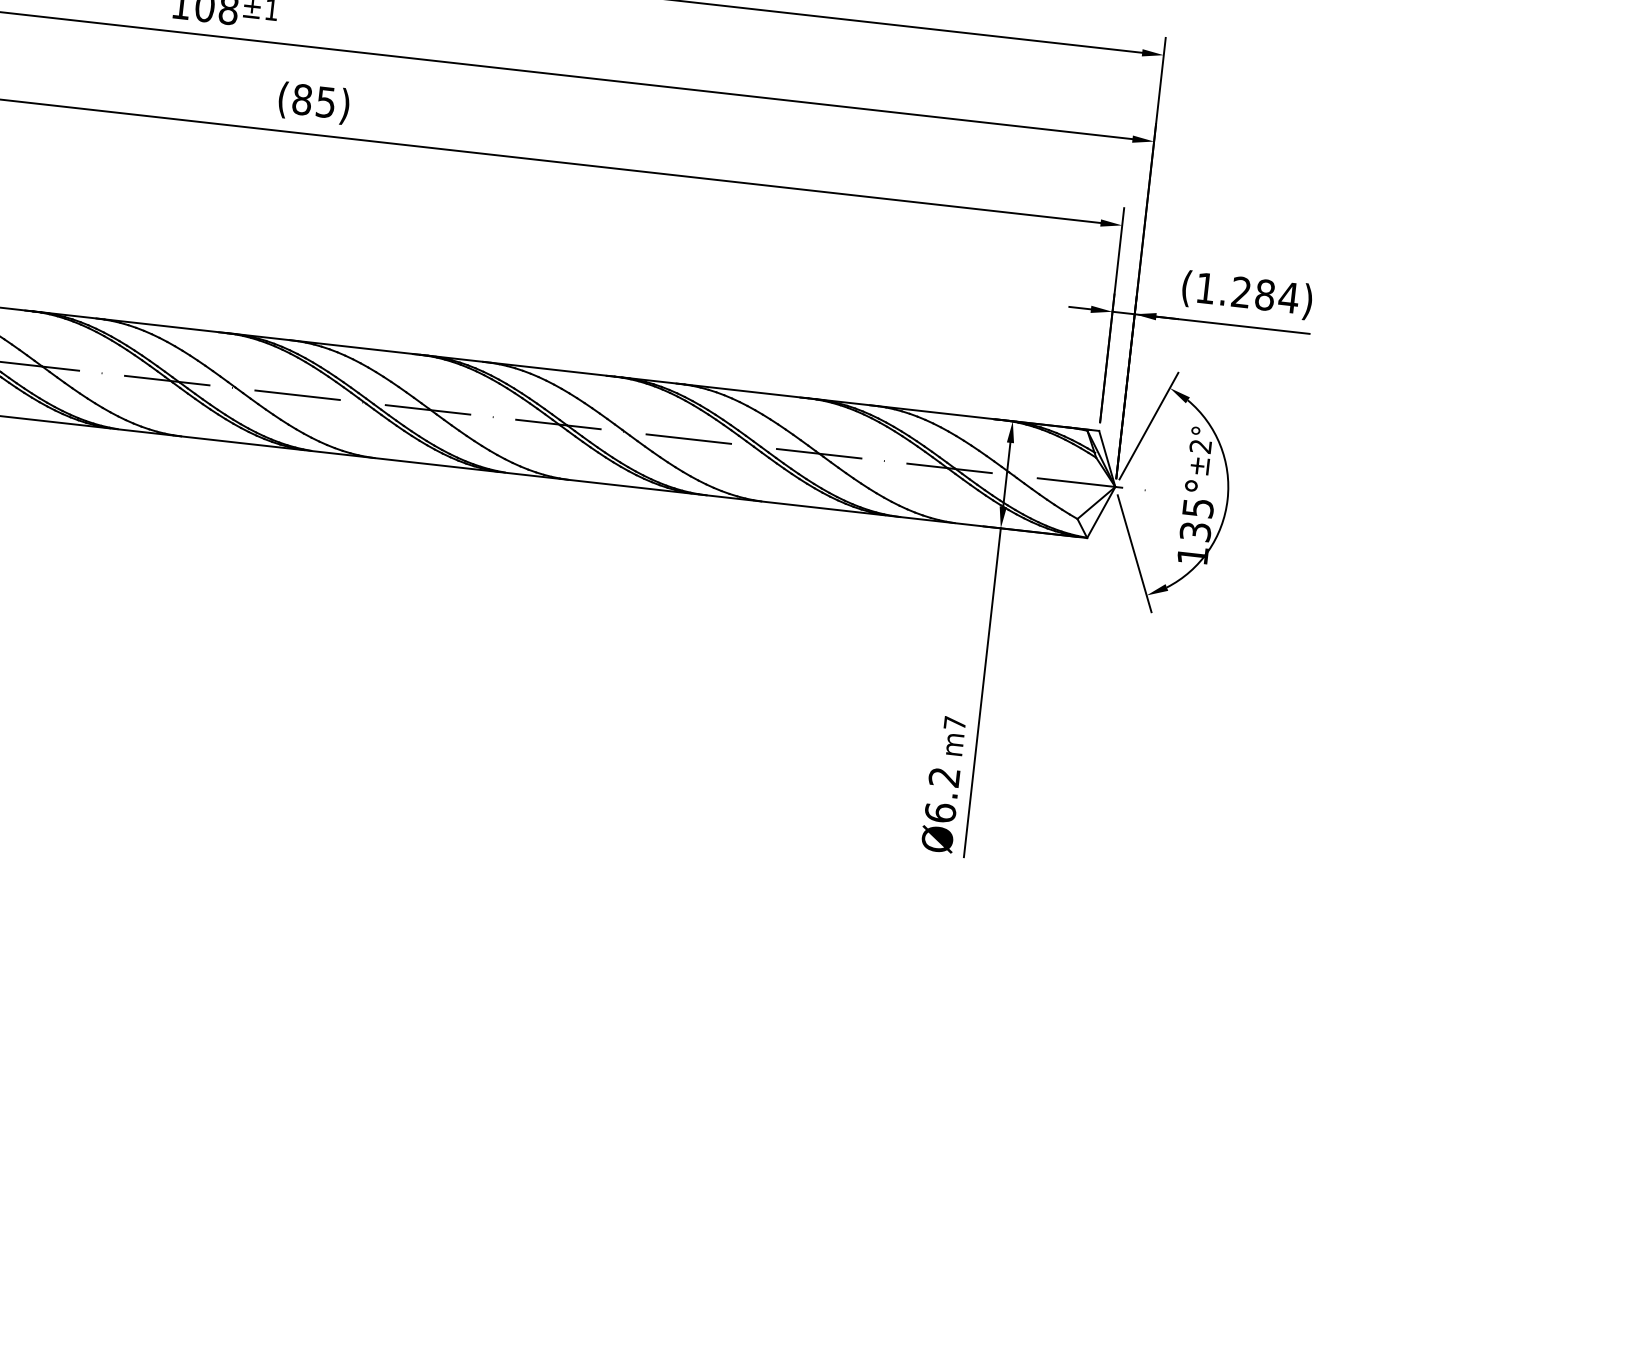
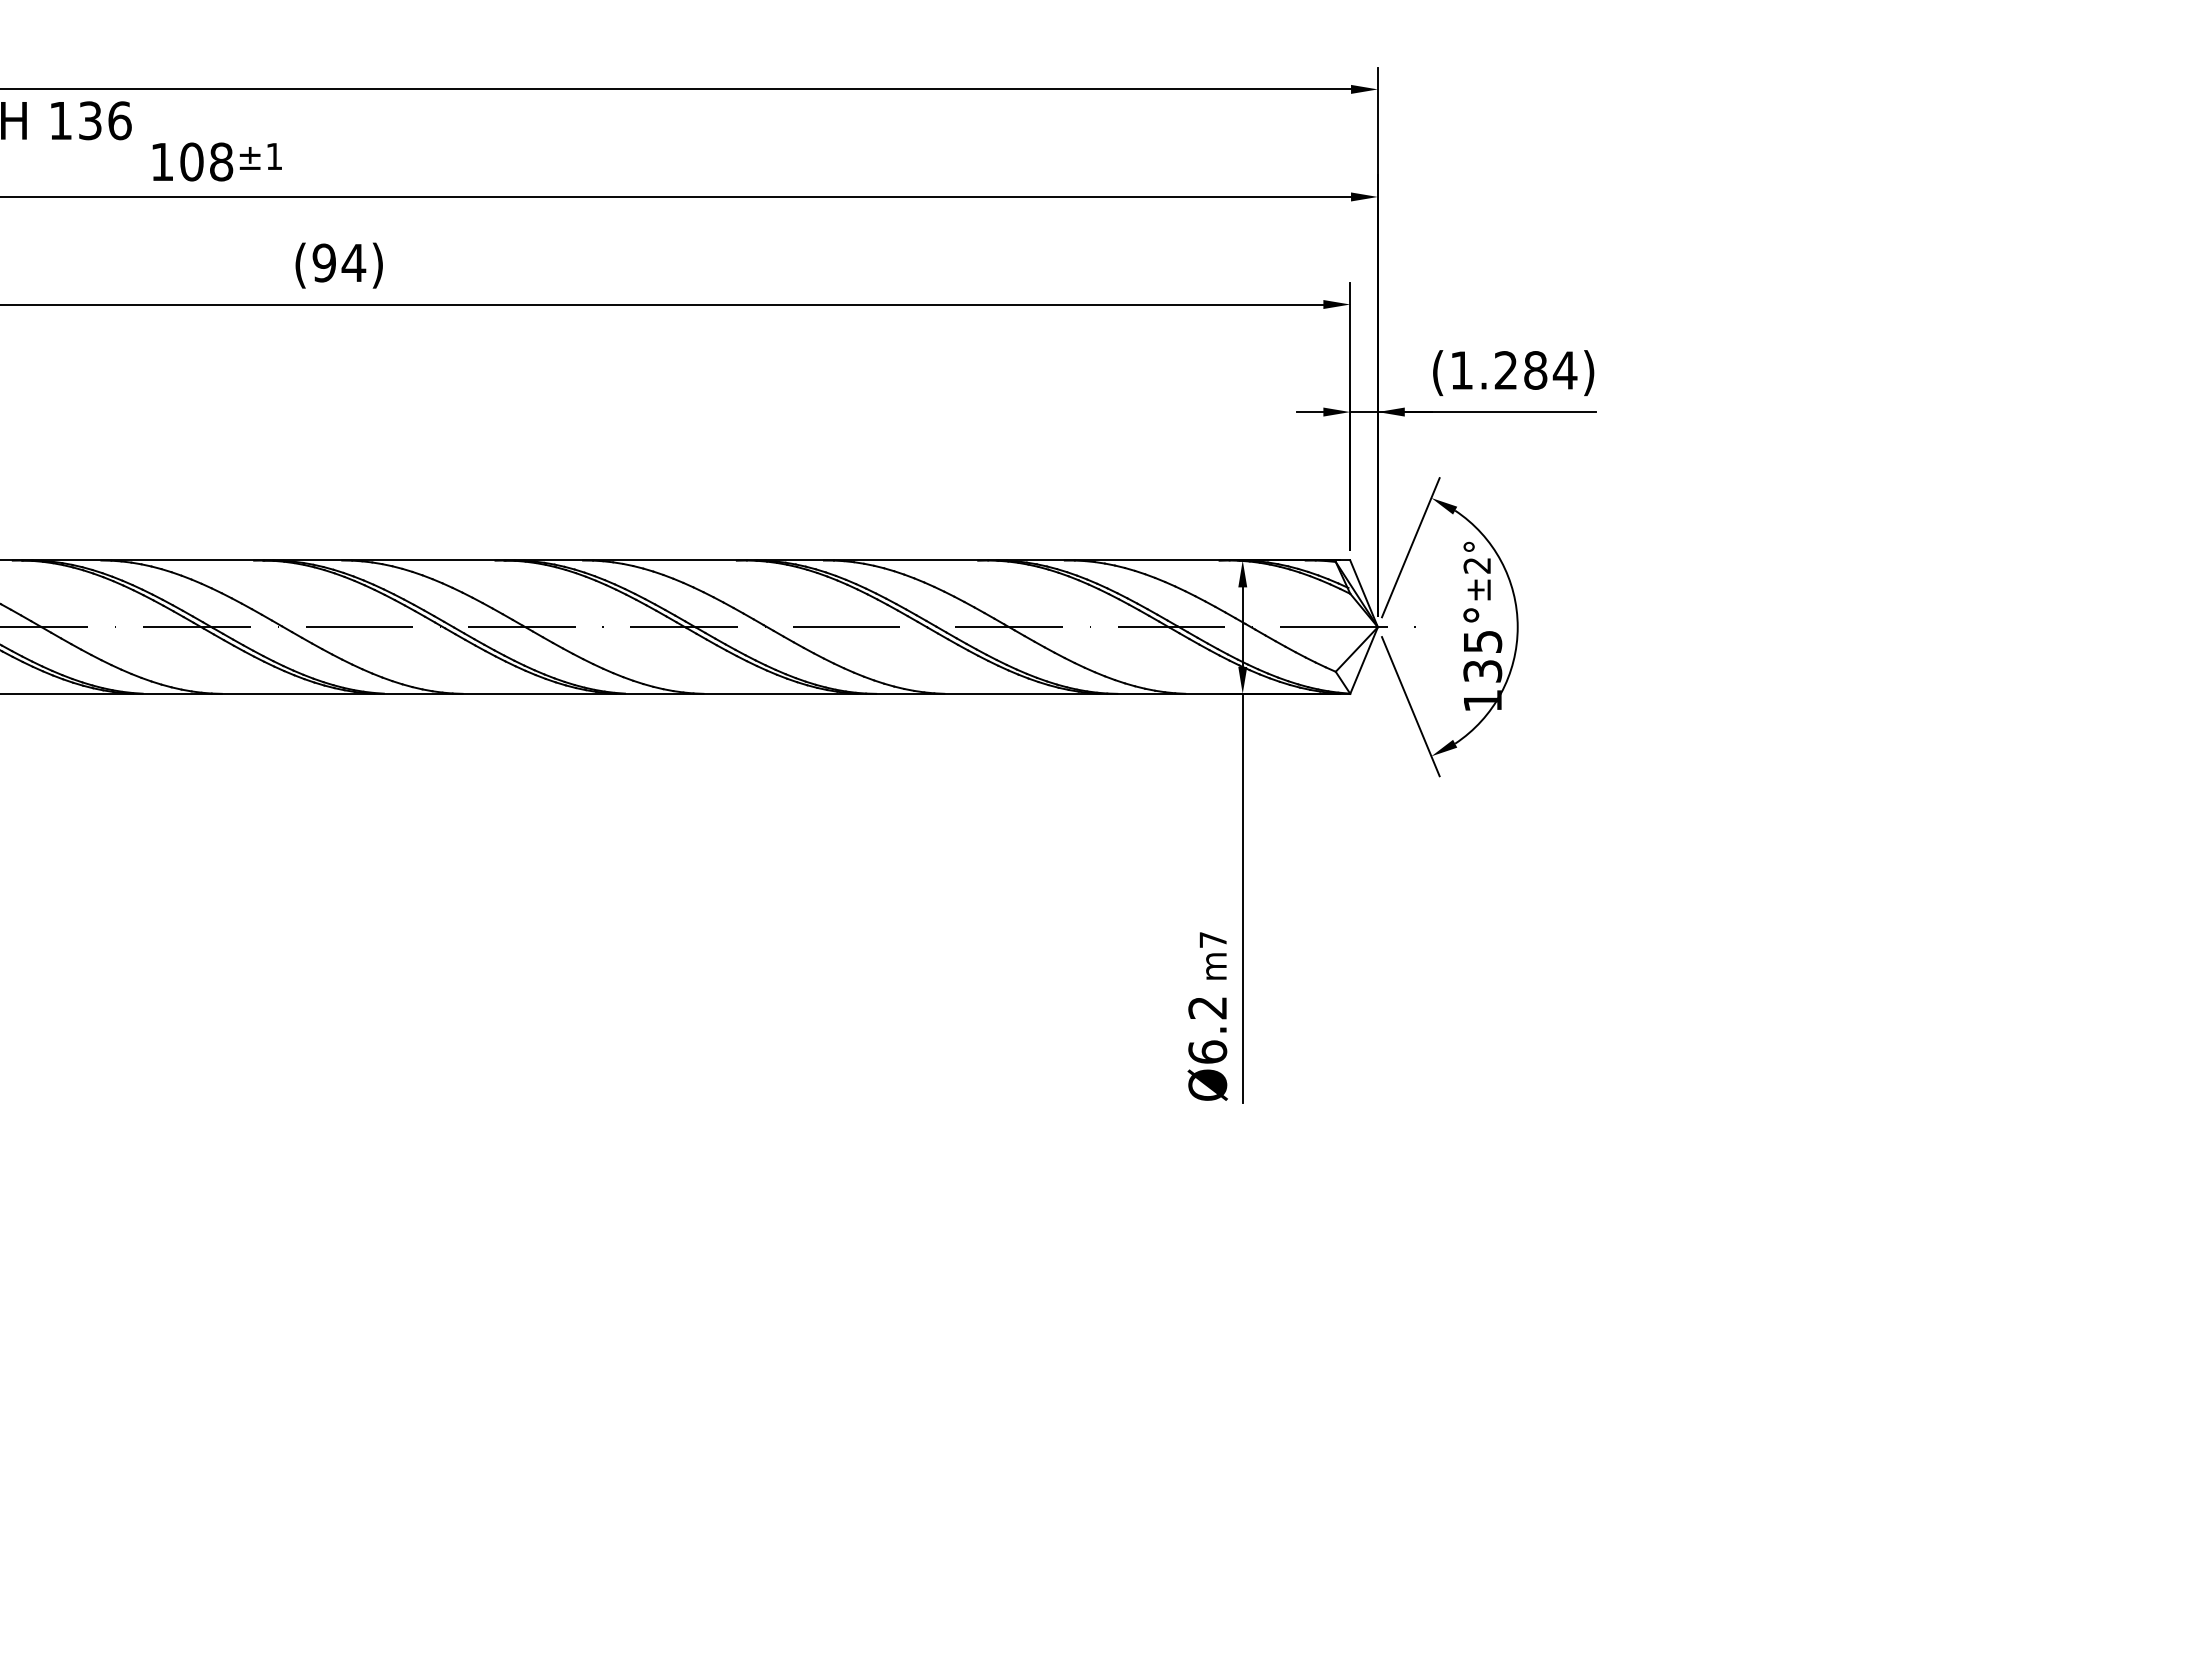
text: (314, 100) -> (339, 262), (85) -> (94)

